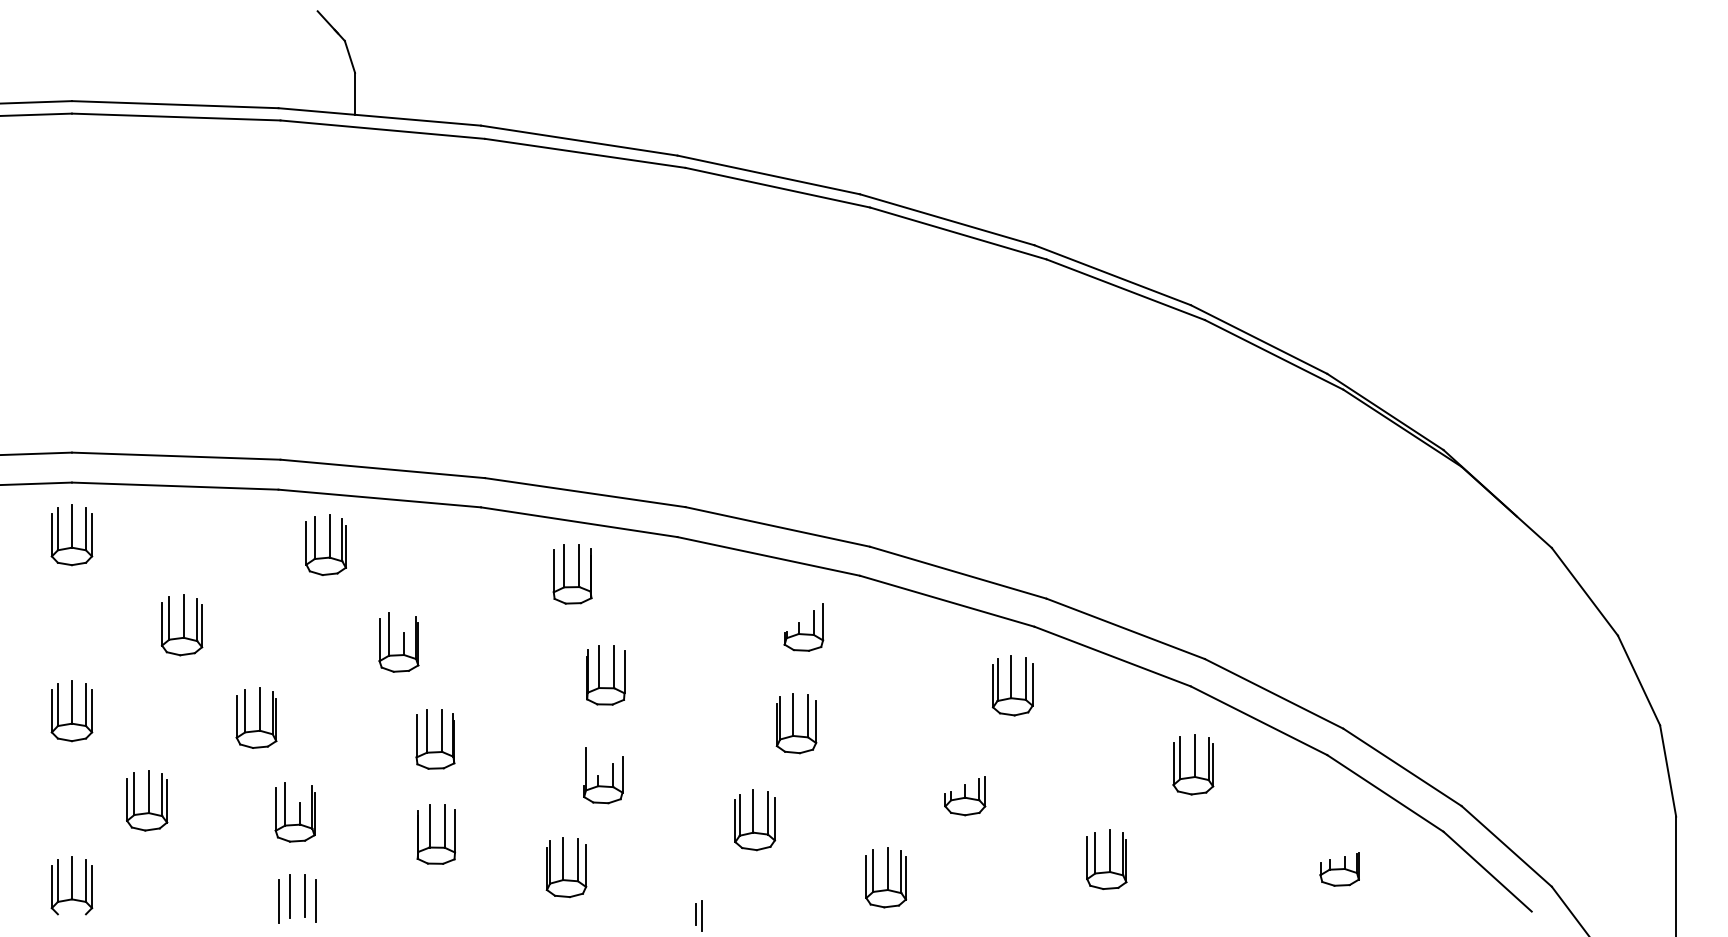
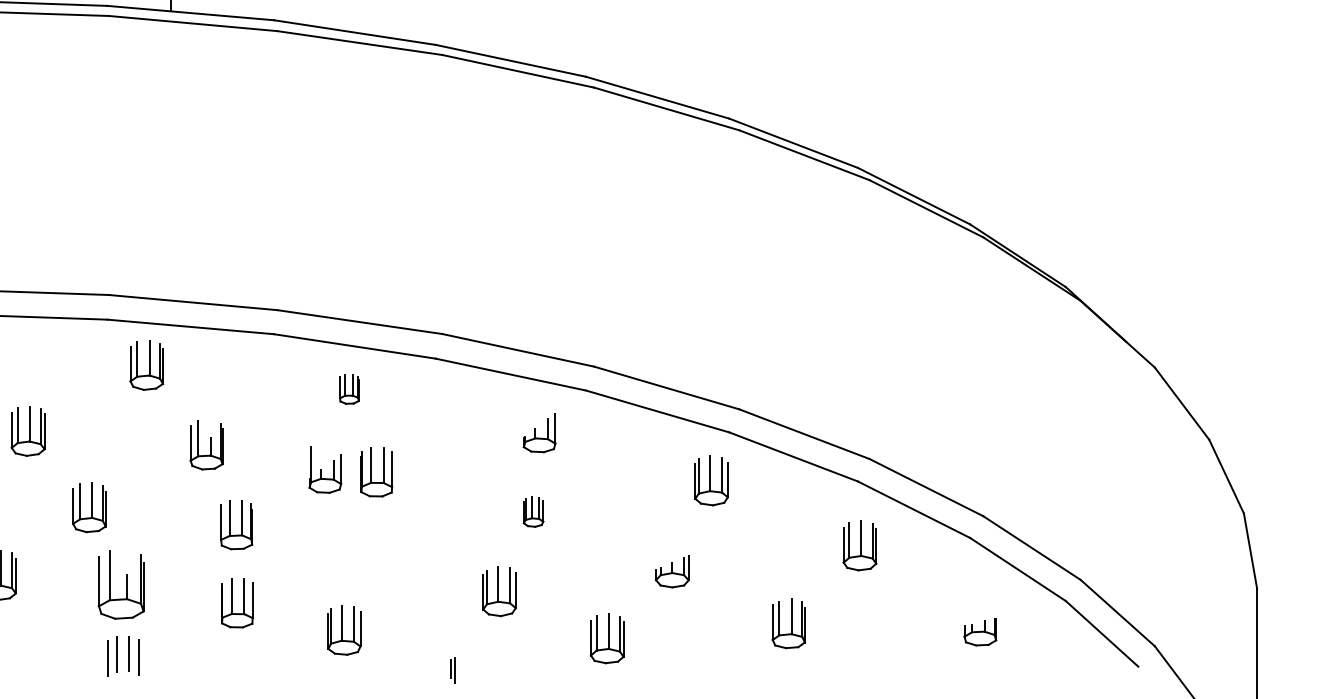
part: (572, 574) -> (349, 389), size x0.6
part: (796, 723) -> (533, 511), size x0.6
part: (603, 775) -> (325, 470), moved
part: (294, 812) -> (120, 585), size x1.4

